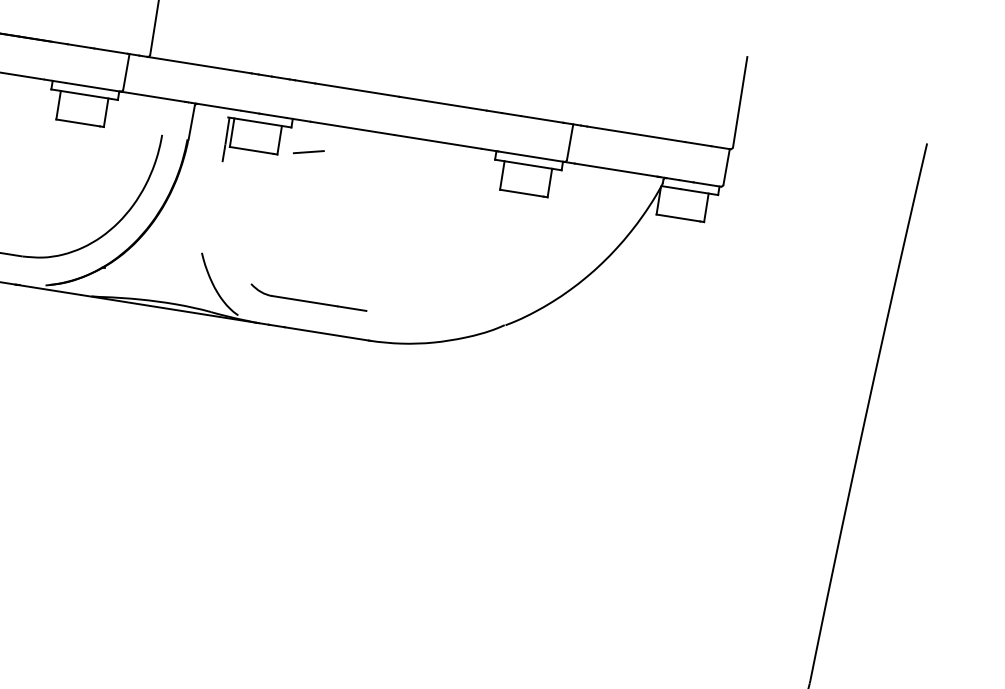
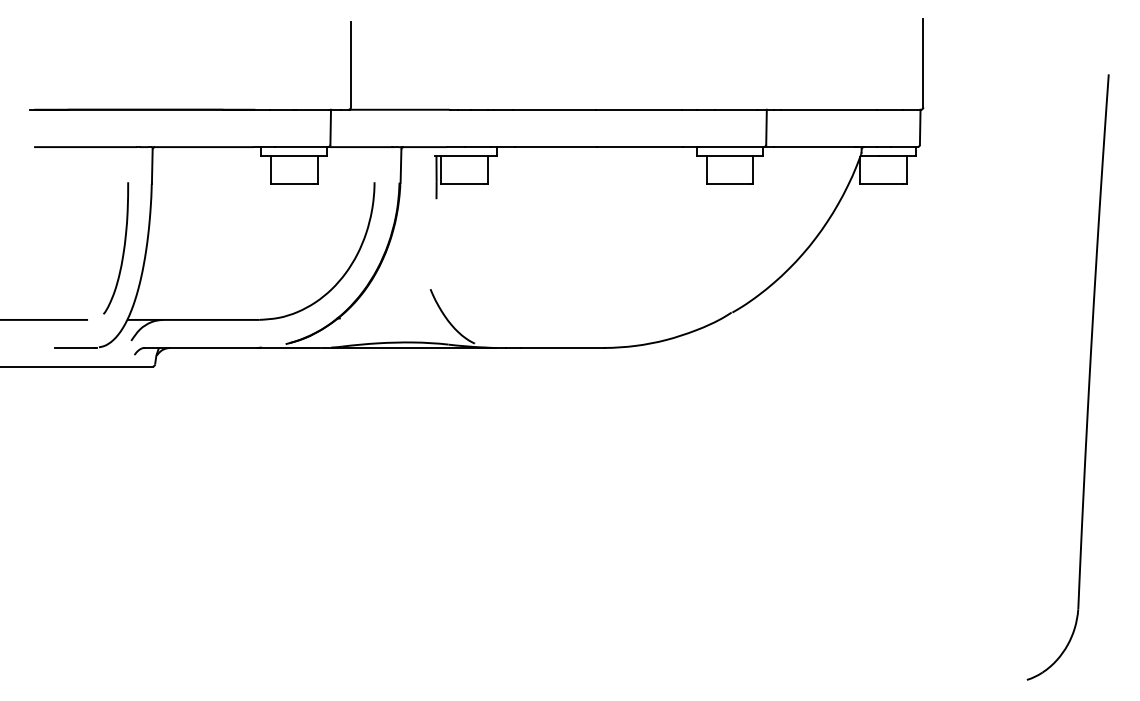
line: (308, 152) -> (517, 176), removed
part: (308, 297) -> (539, 315), removed

